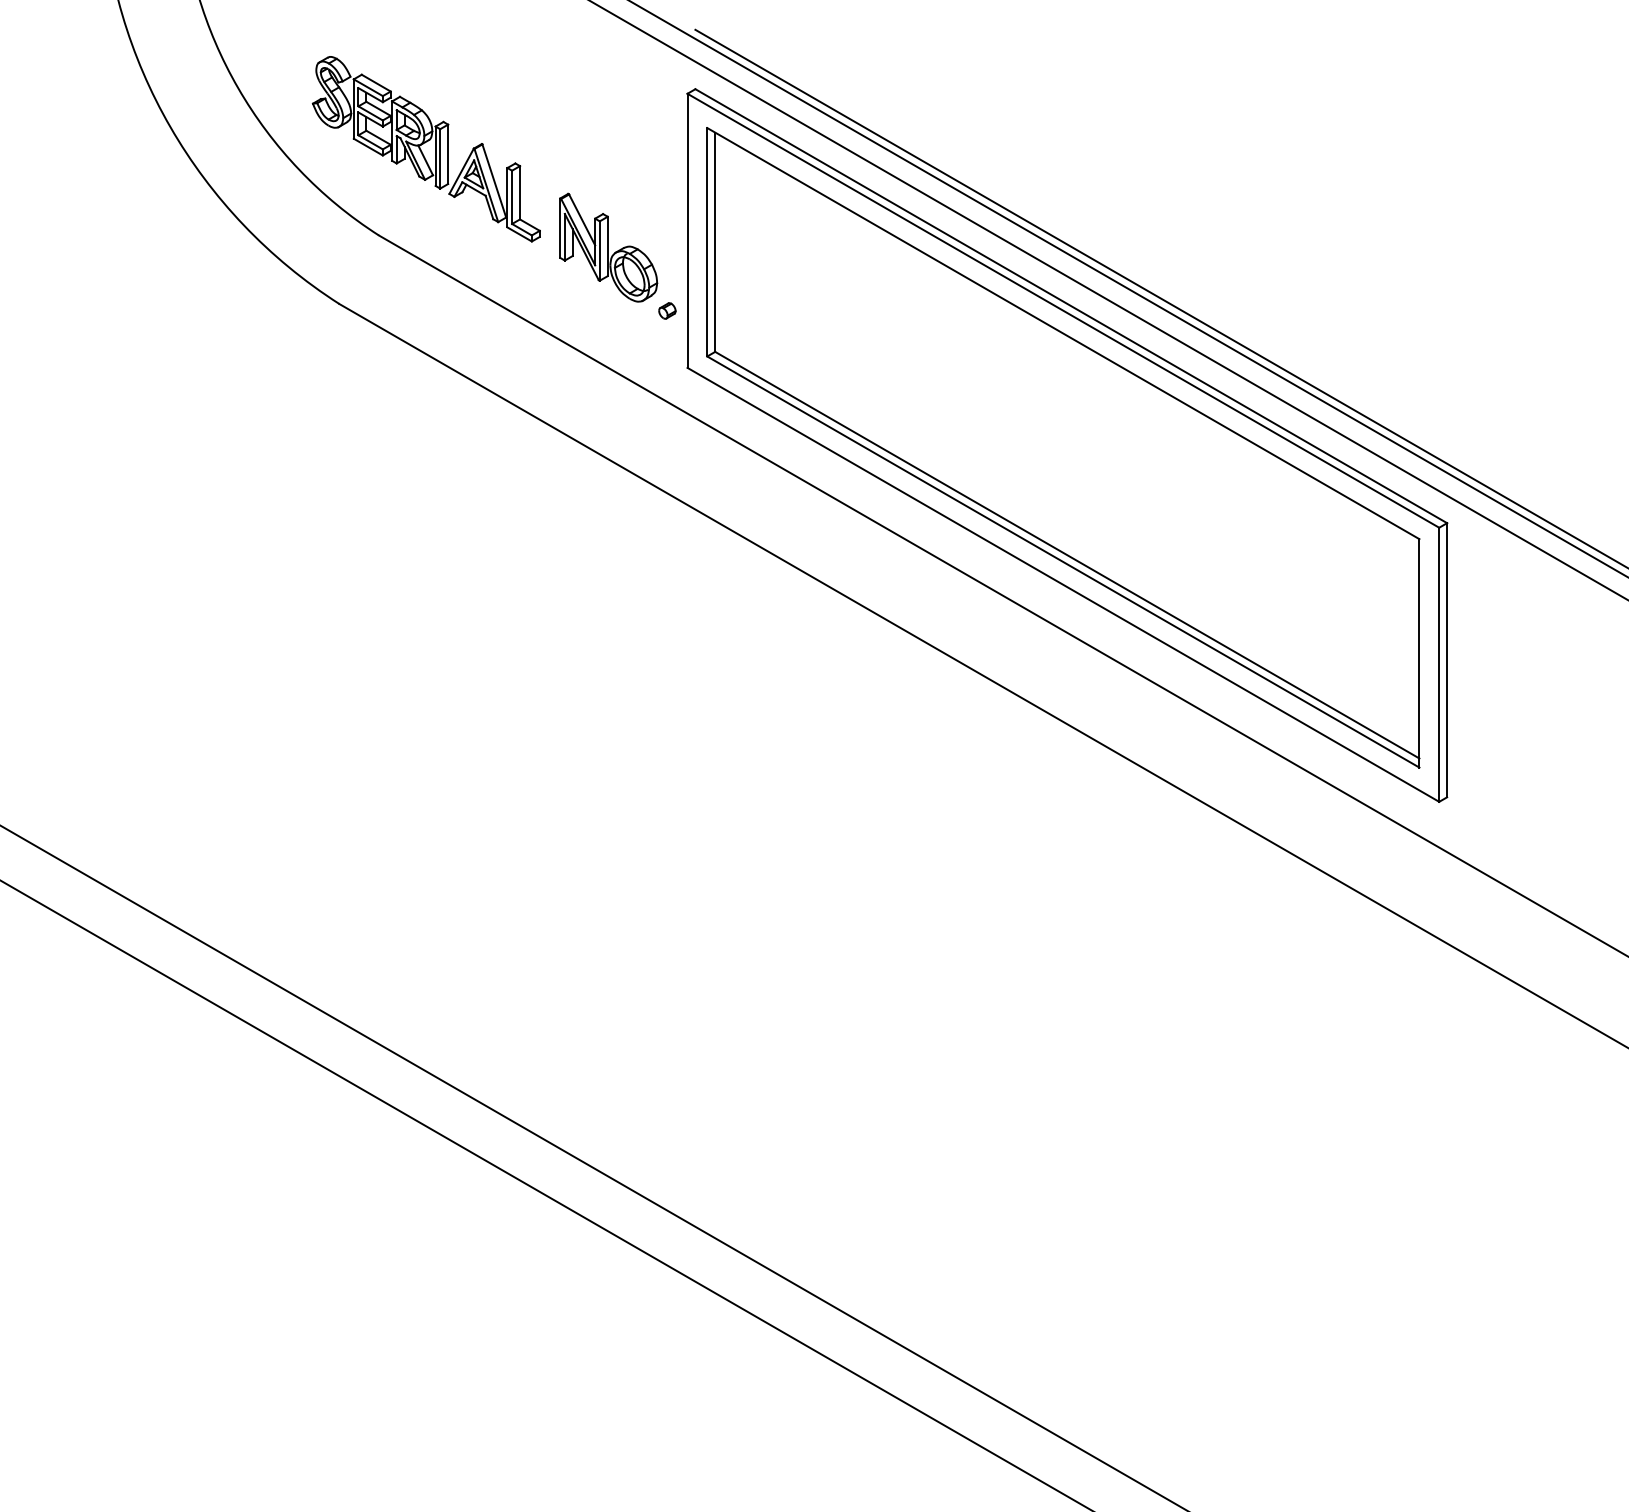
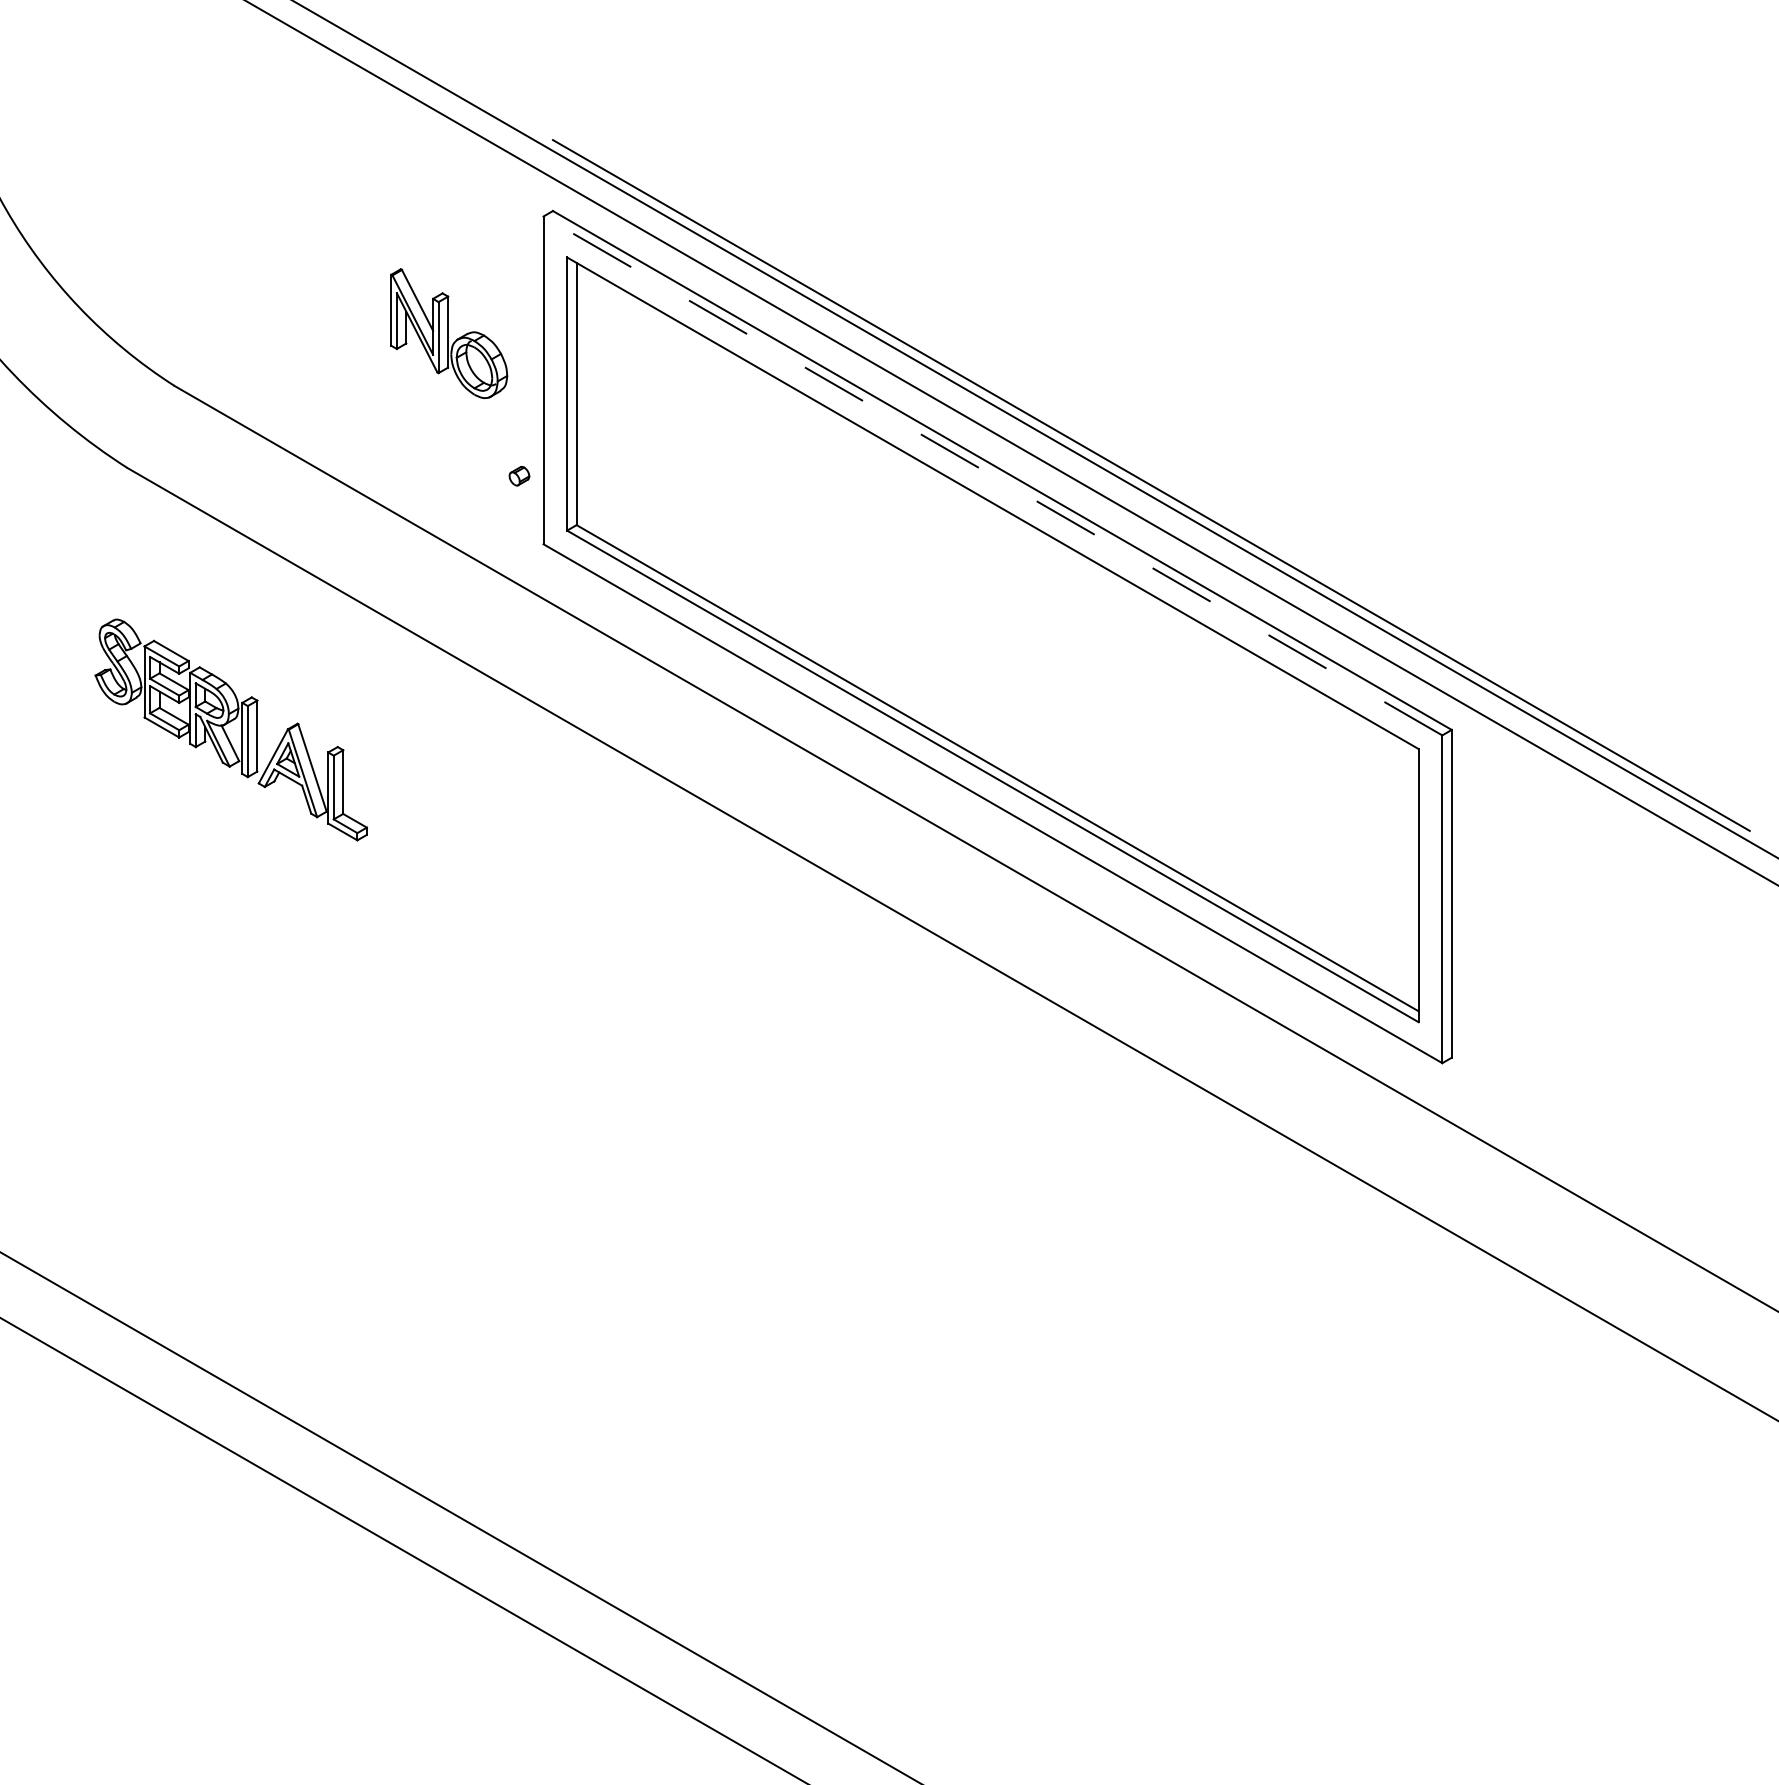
part: (425, 149) -> (230, 730), moved
part: (608, 247) -> (449, 333), moved
line: (1063, 310) -> (993, 475), solid -> dashed

